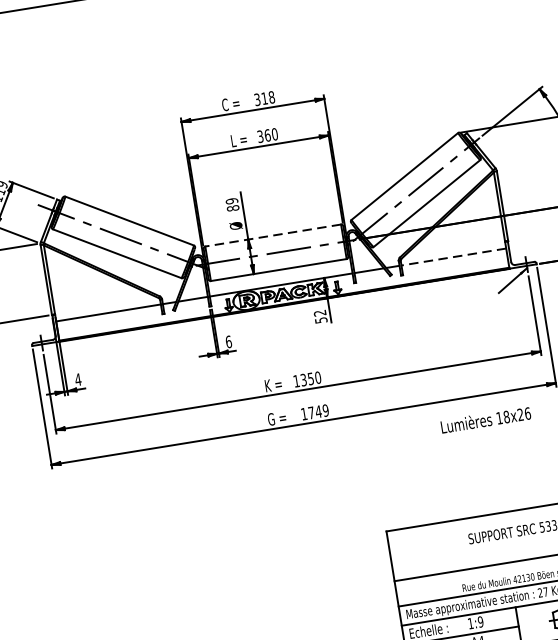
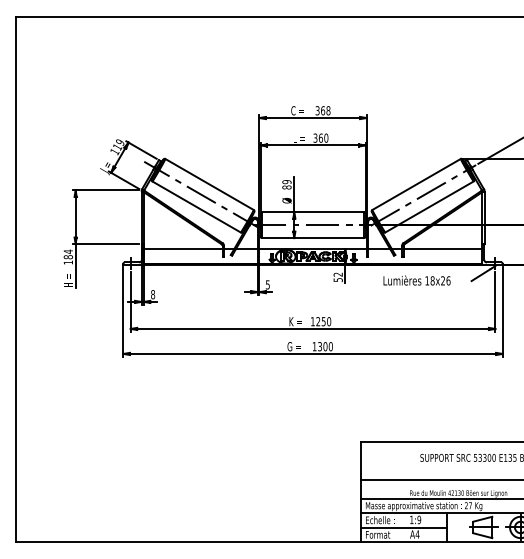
text: (265, 98) -> (323, 110), 318 -> 368
line: (272, 236) -> (312, 212), dashed -> solid
line: (453, 257) -> (442, 249), dashed -> solid
text: (228, 341) -> (267, 284), 6 -> 5
text: (77, 379) -> (152, 294), 4 -> 8
text: (303, 379) -> (318, 321), 1350 -> 1250
text: (318, 411) -> (325, 346), 1749 -> 1300
text: (485, 420) -> (416, 280), moved

